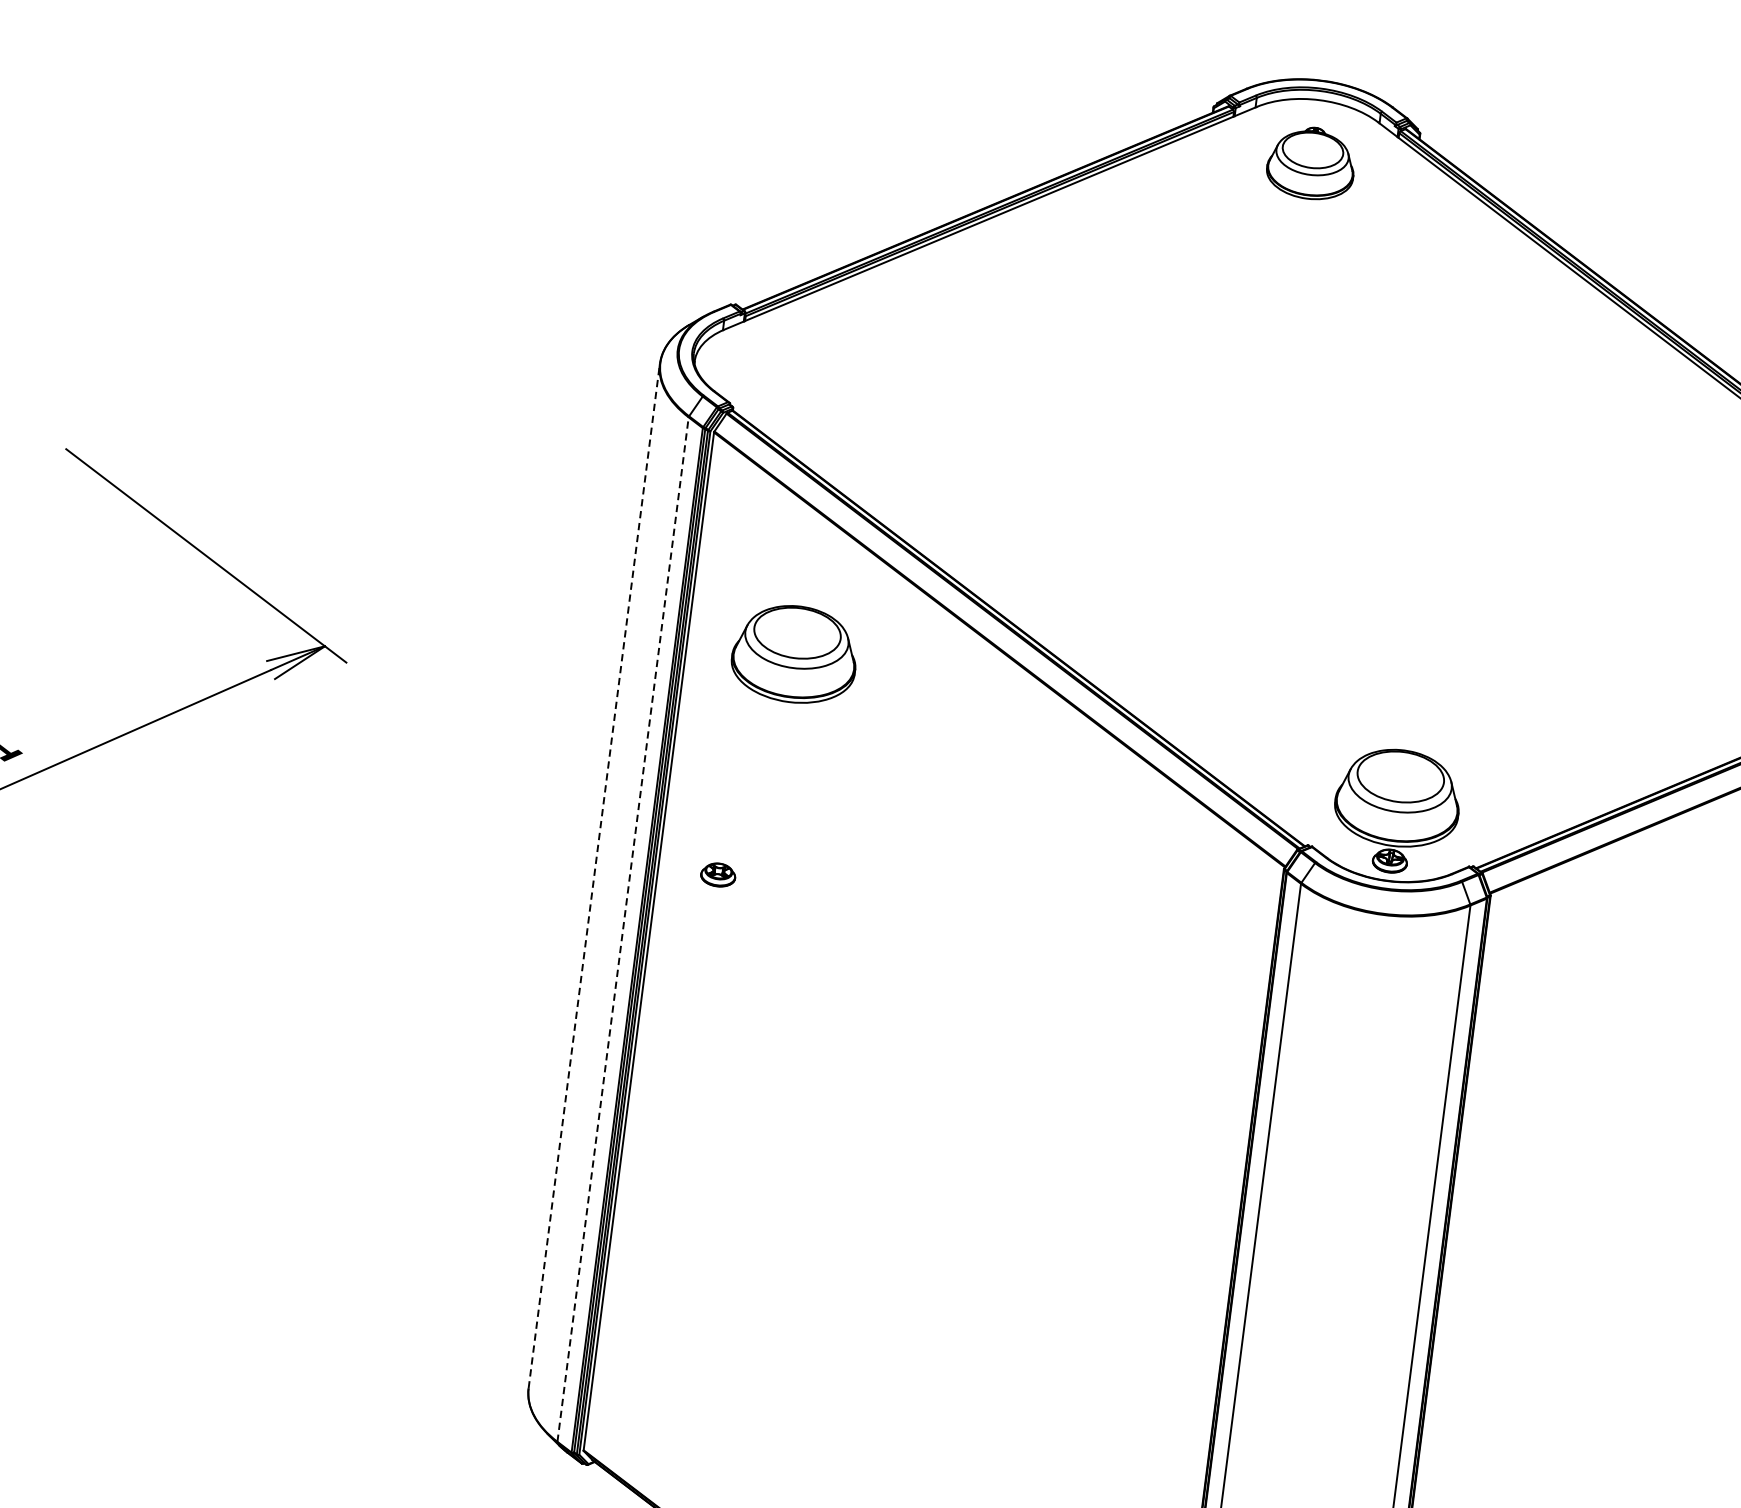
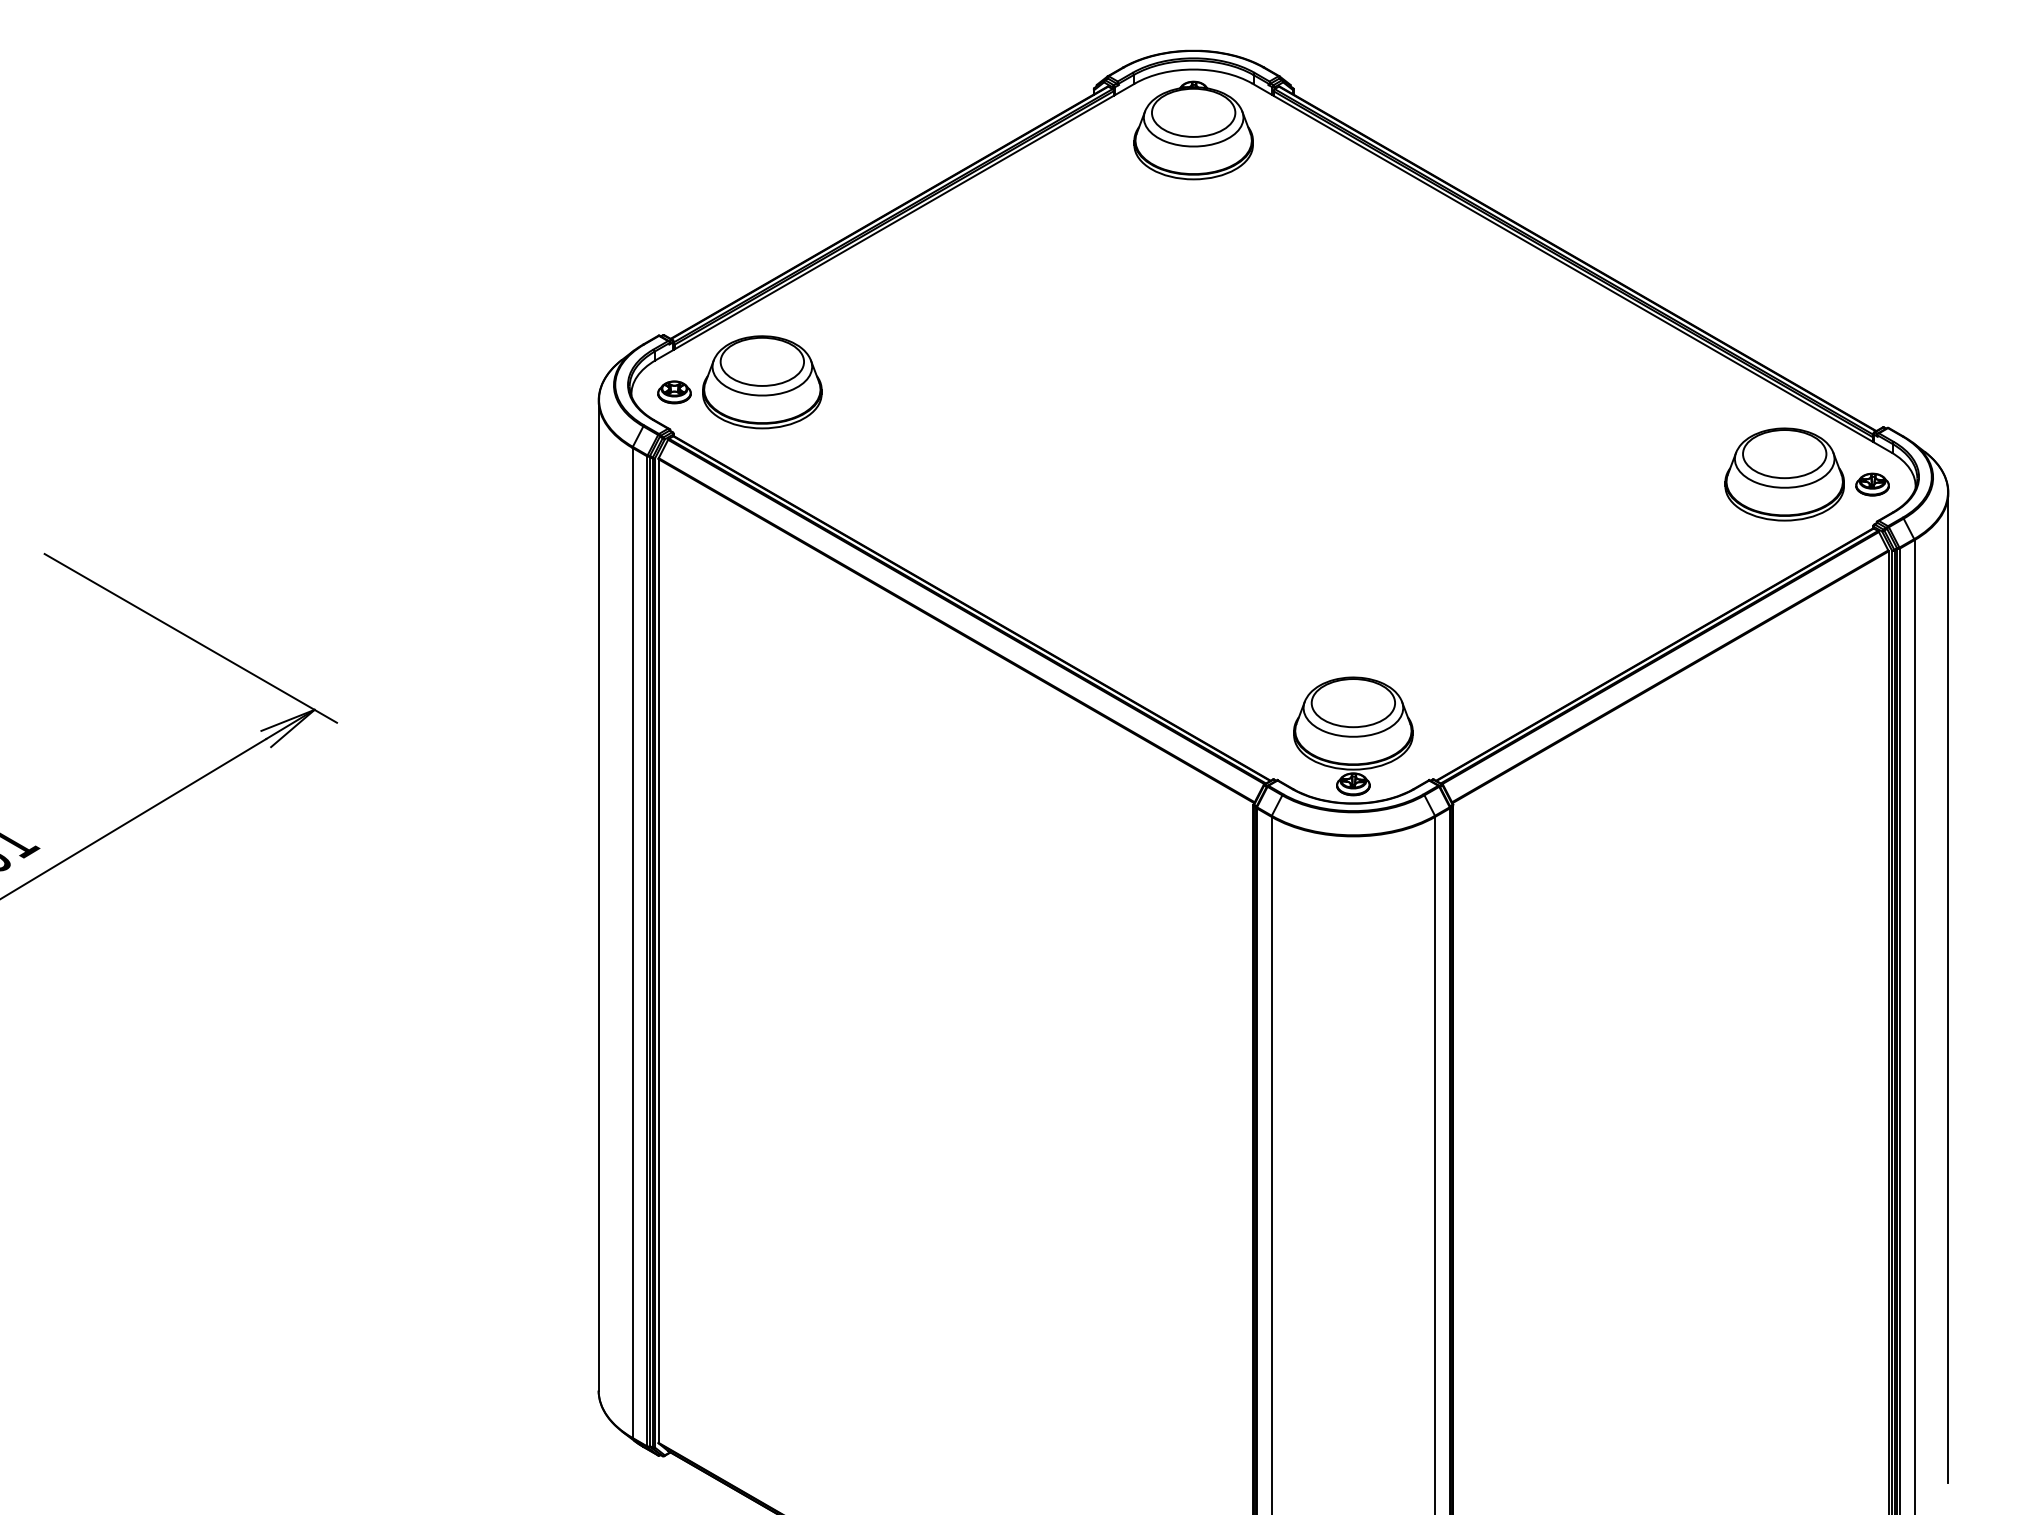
part: (1311, 163) -> (1193, 130), size x1.43
part: (794, 654) -> (762, 382), moved
part: (718, 875) -> (674, 392), moved
line: (594, 876) -> (598, 895), dashed -> solid
line: (623, 929) -> (632, 942), dashed -> solid

